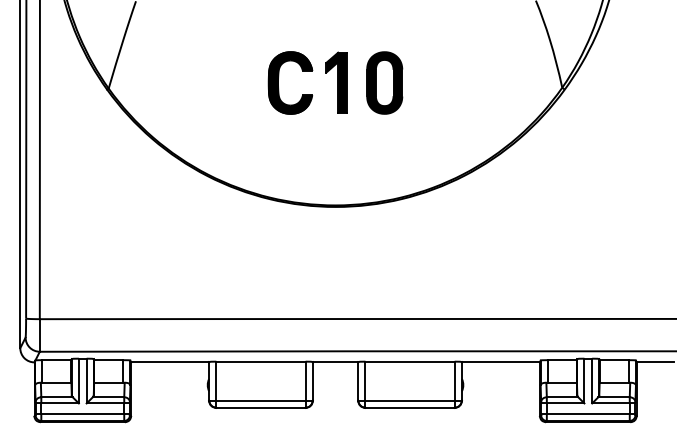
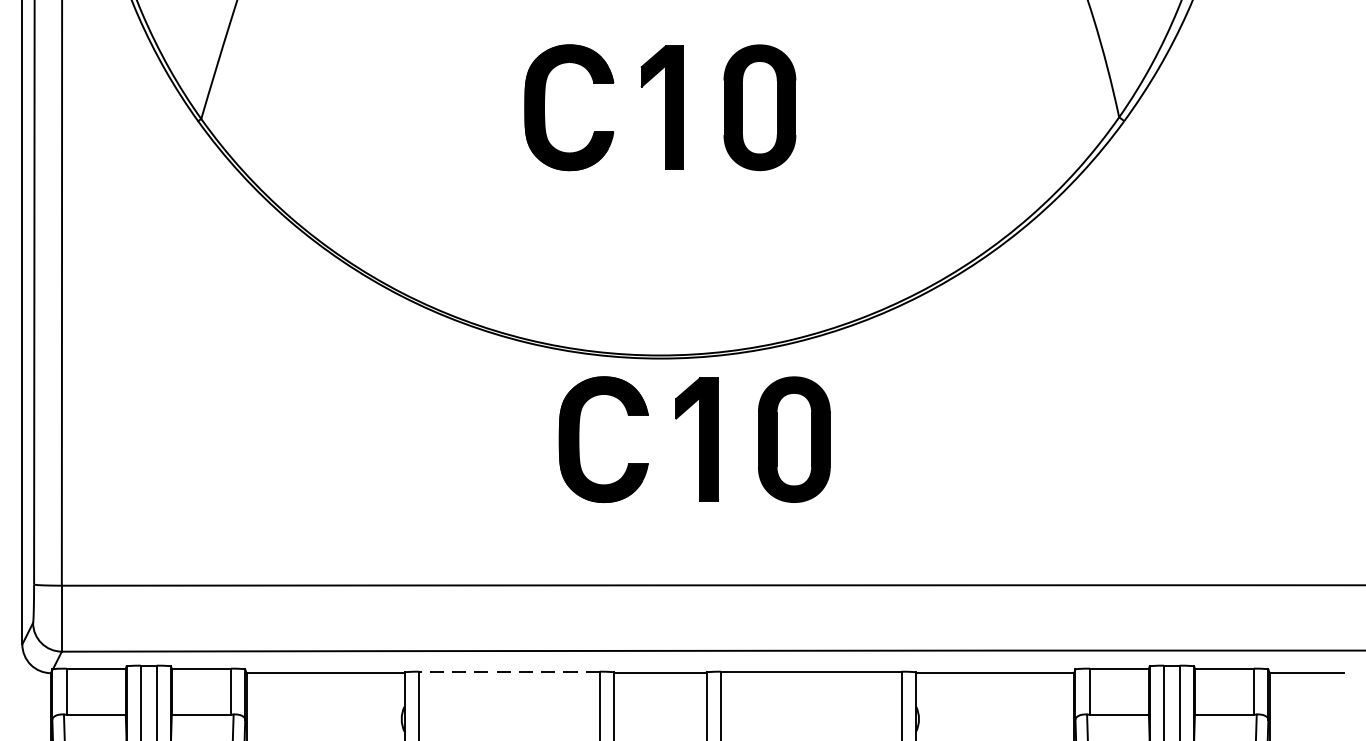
part: (352, 246) -> (694, 438), added
line: (260, 361) -> (508, 671), solid -> dashed

